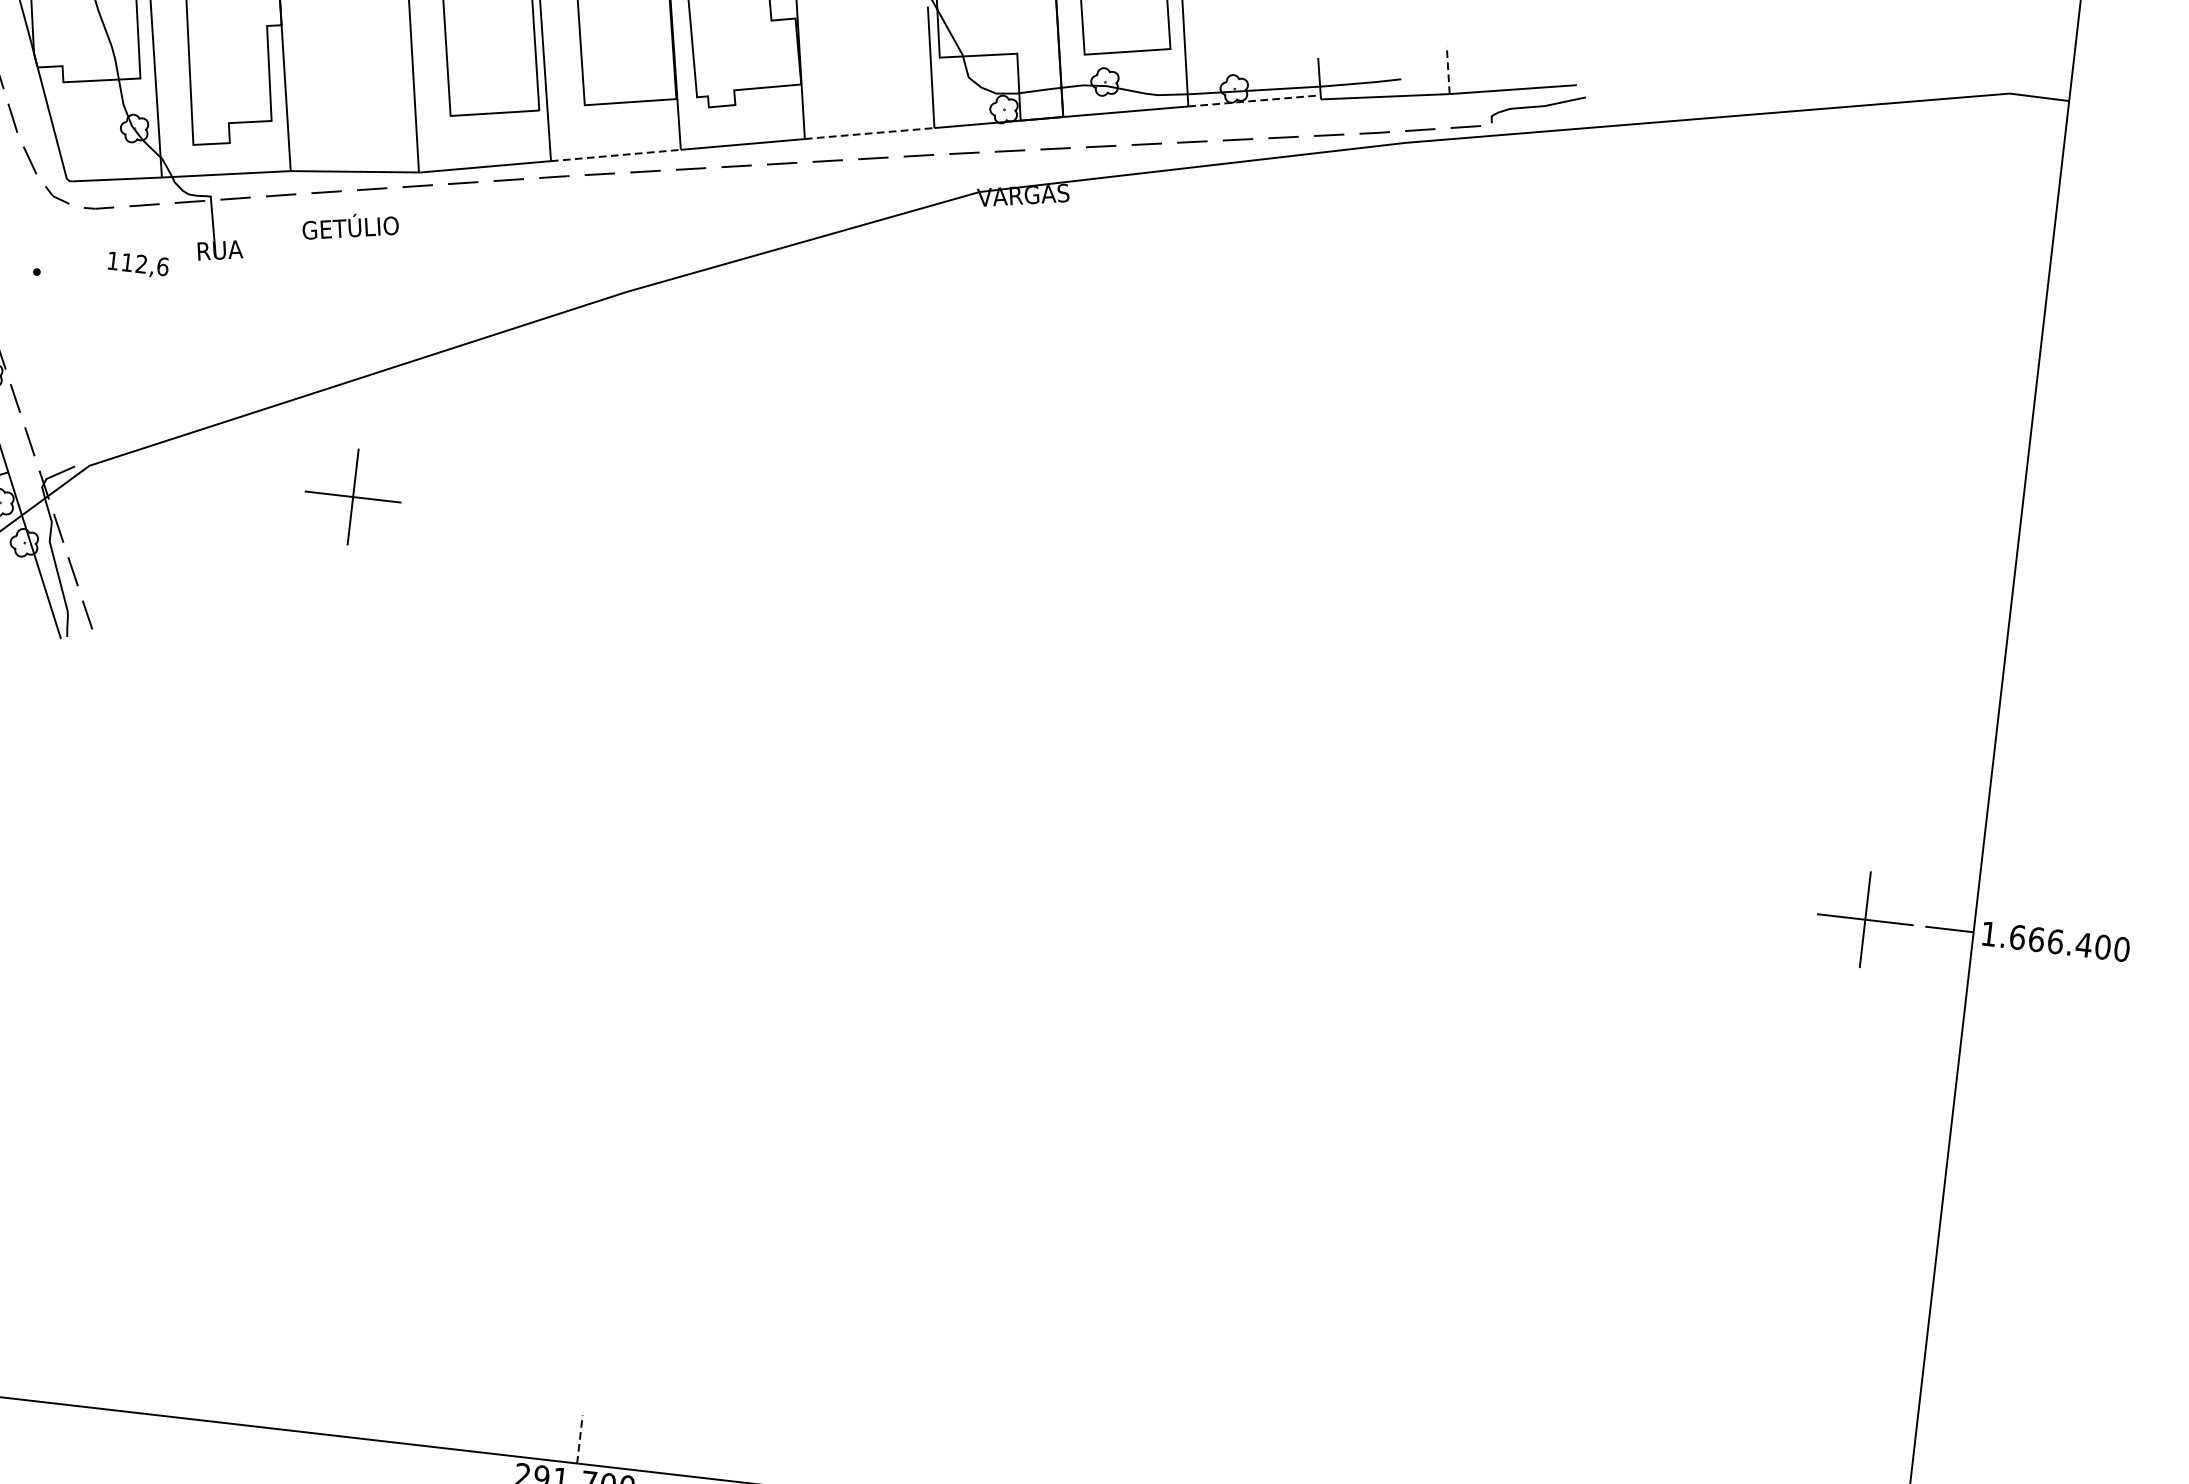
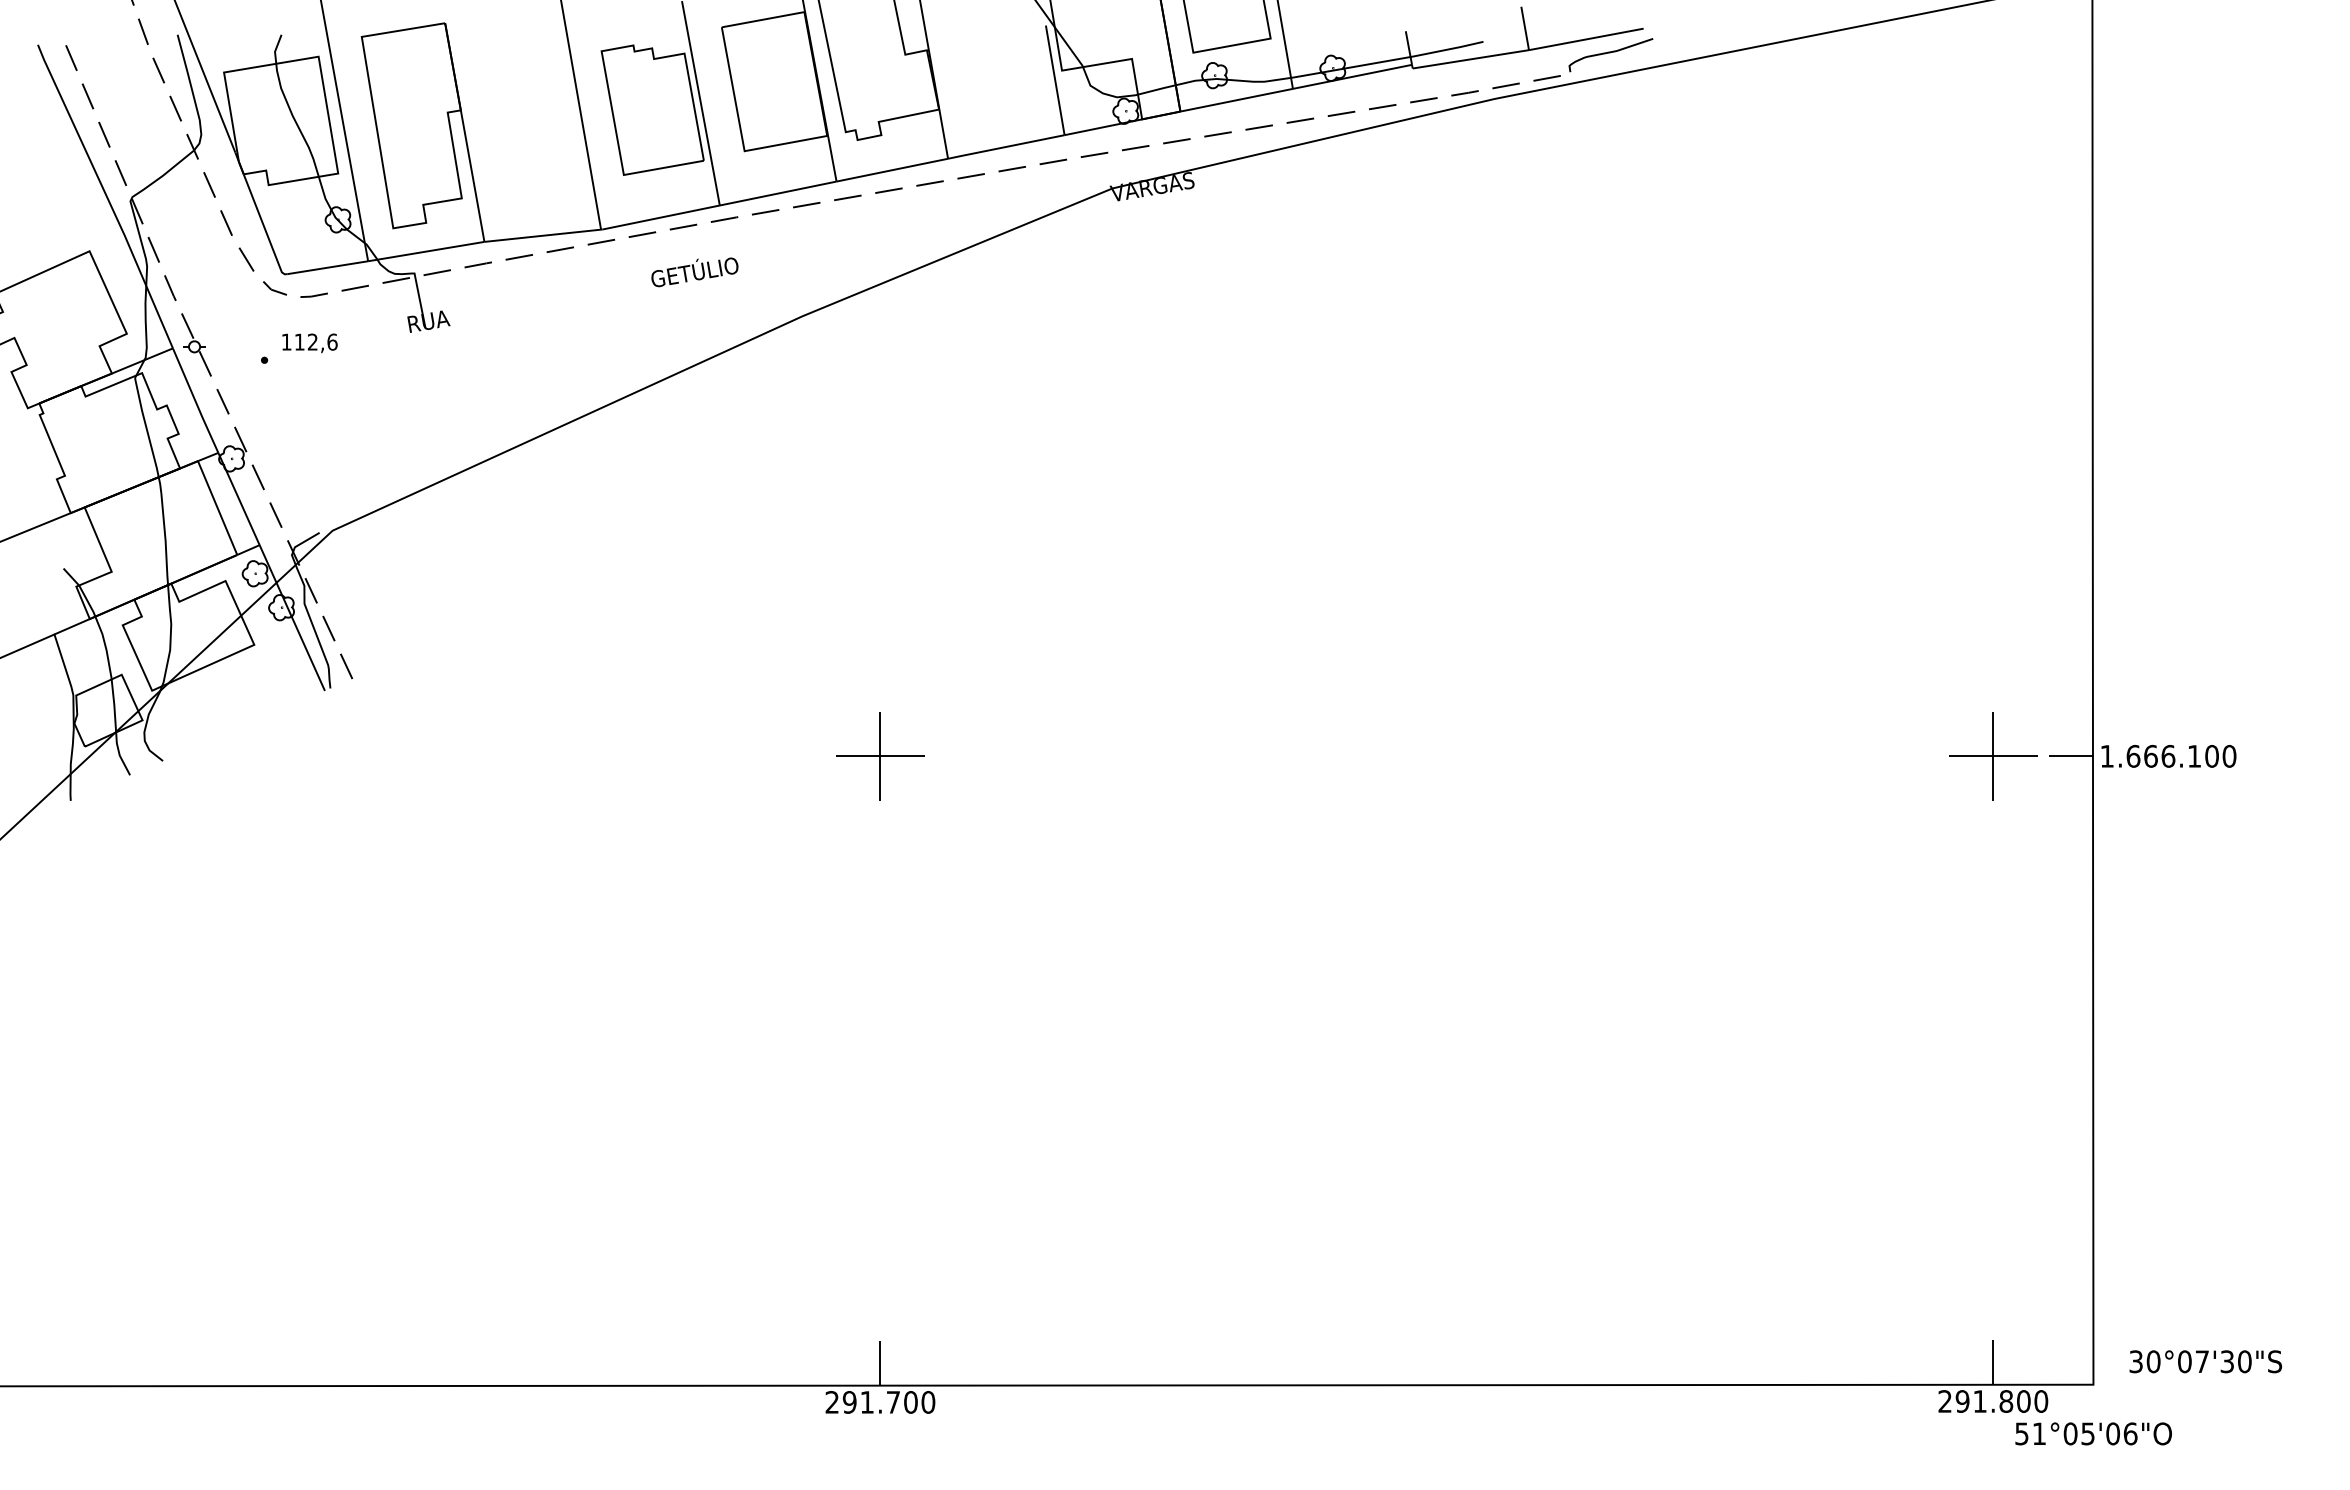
line: (1448, 69) -> (1525, 27), dashed -> solid
line: (1254, 100) -> (1352, 76), dashed -> solid
line: (868, 134) -> (1005, 147), dashed -> solid
line: (616, 155) -> (778, 193), dashed -> solid
text: (350, 228) -> (694, 272), moved
text: (137, 265) -> (309, 343), moved
part: (353, 497) -> (880, 756), moved
text: (2083, 945) -> (2194, 756), 1.666.400 -> 1.666.100
line: (580, 1438) -> (880, 1362), dashed -> solid

